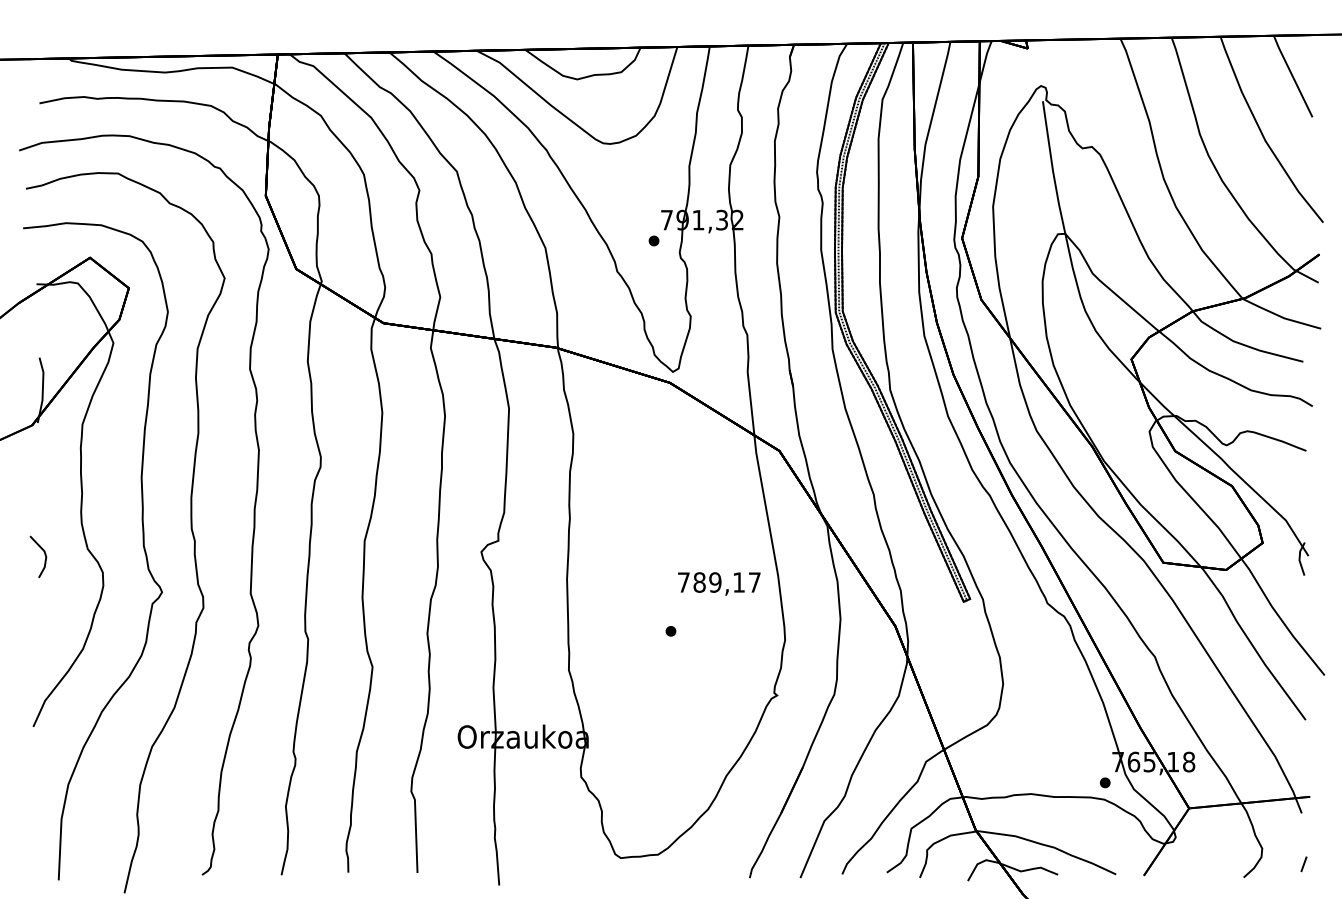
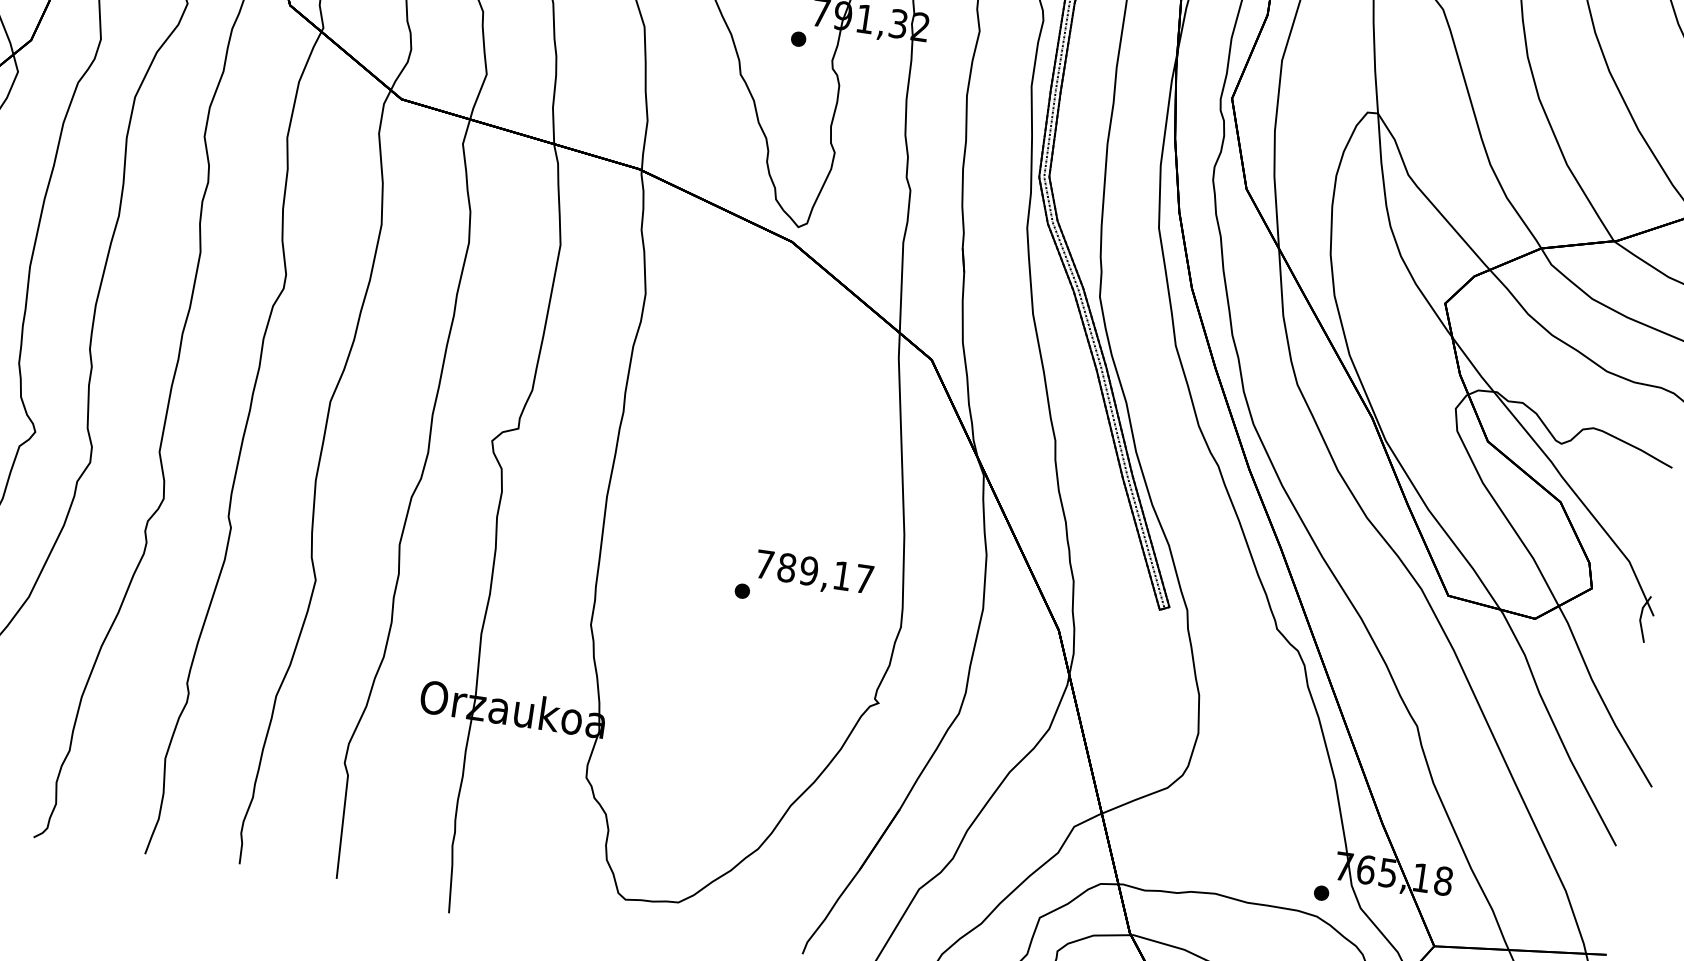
text: (719, 583) -> (814, 573), moved

